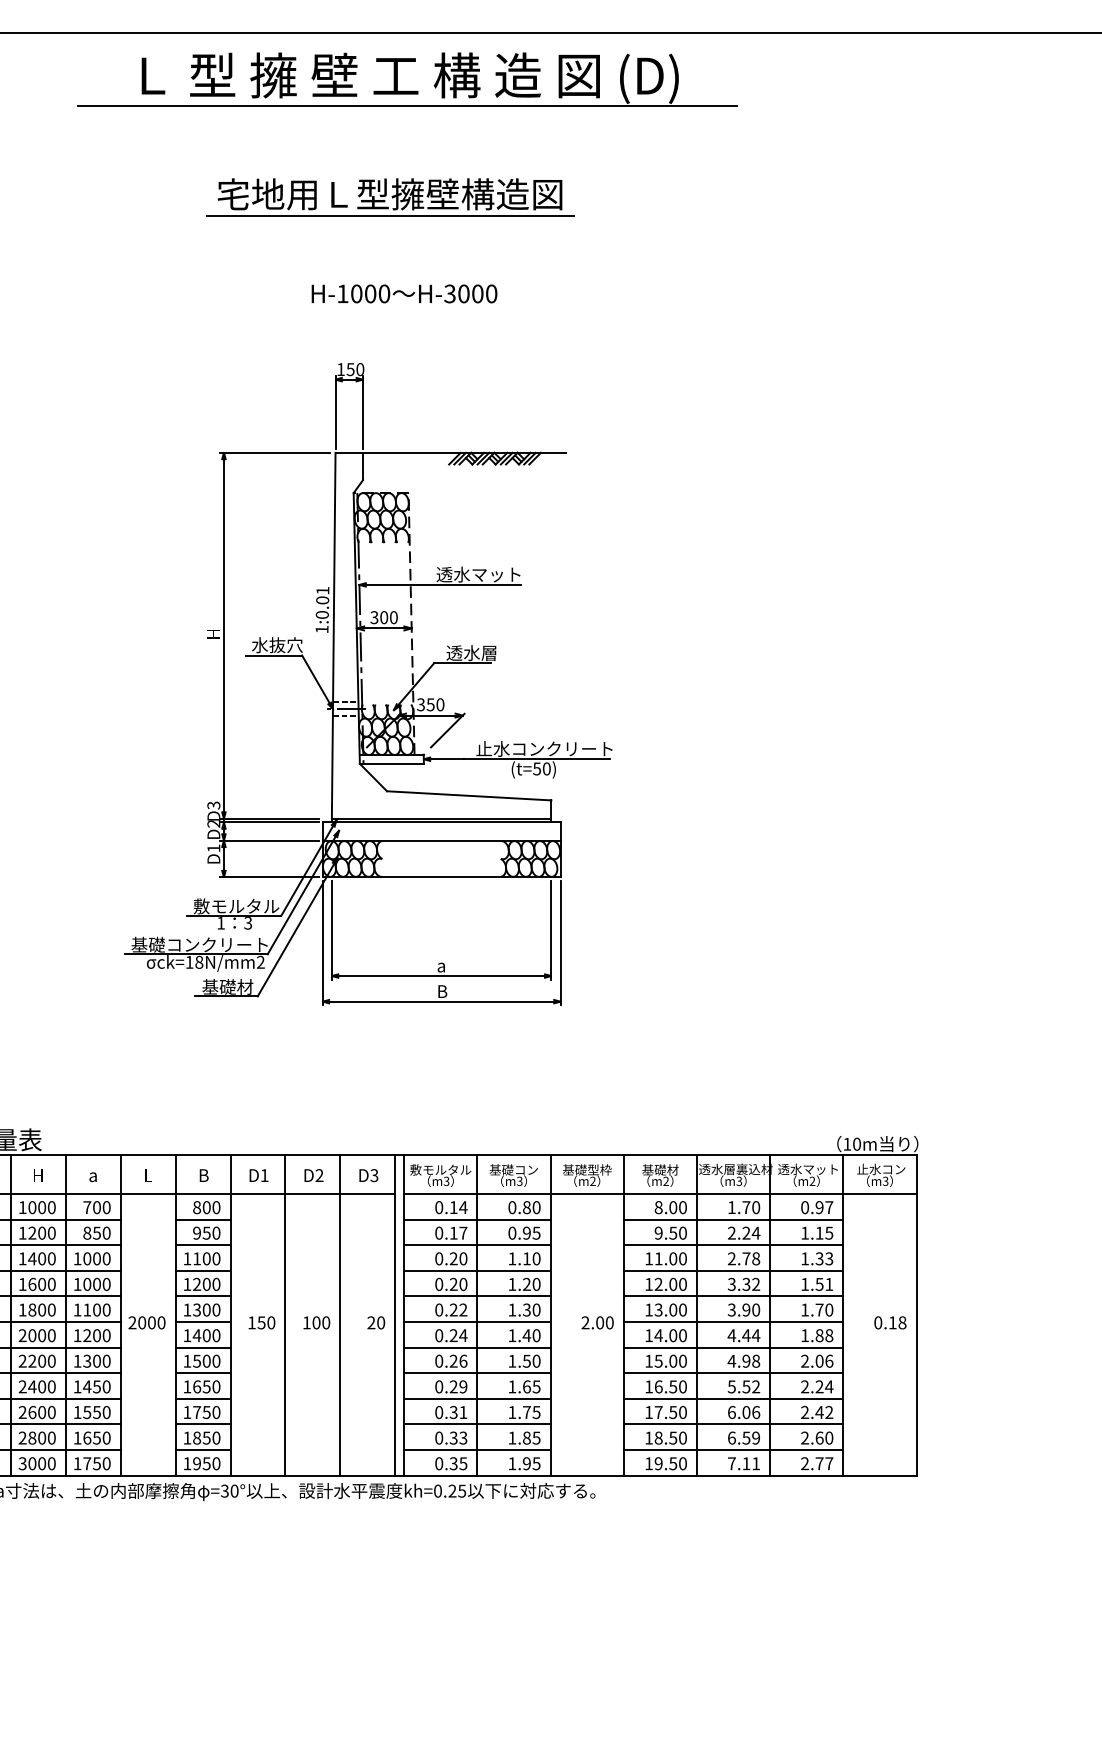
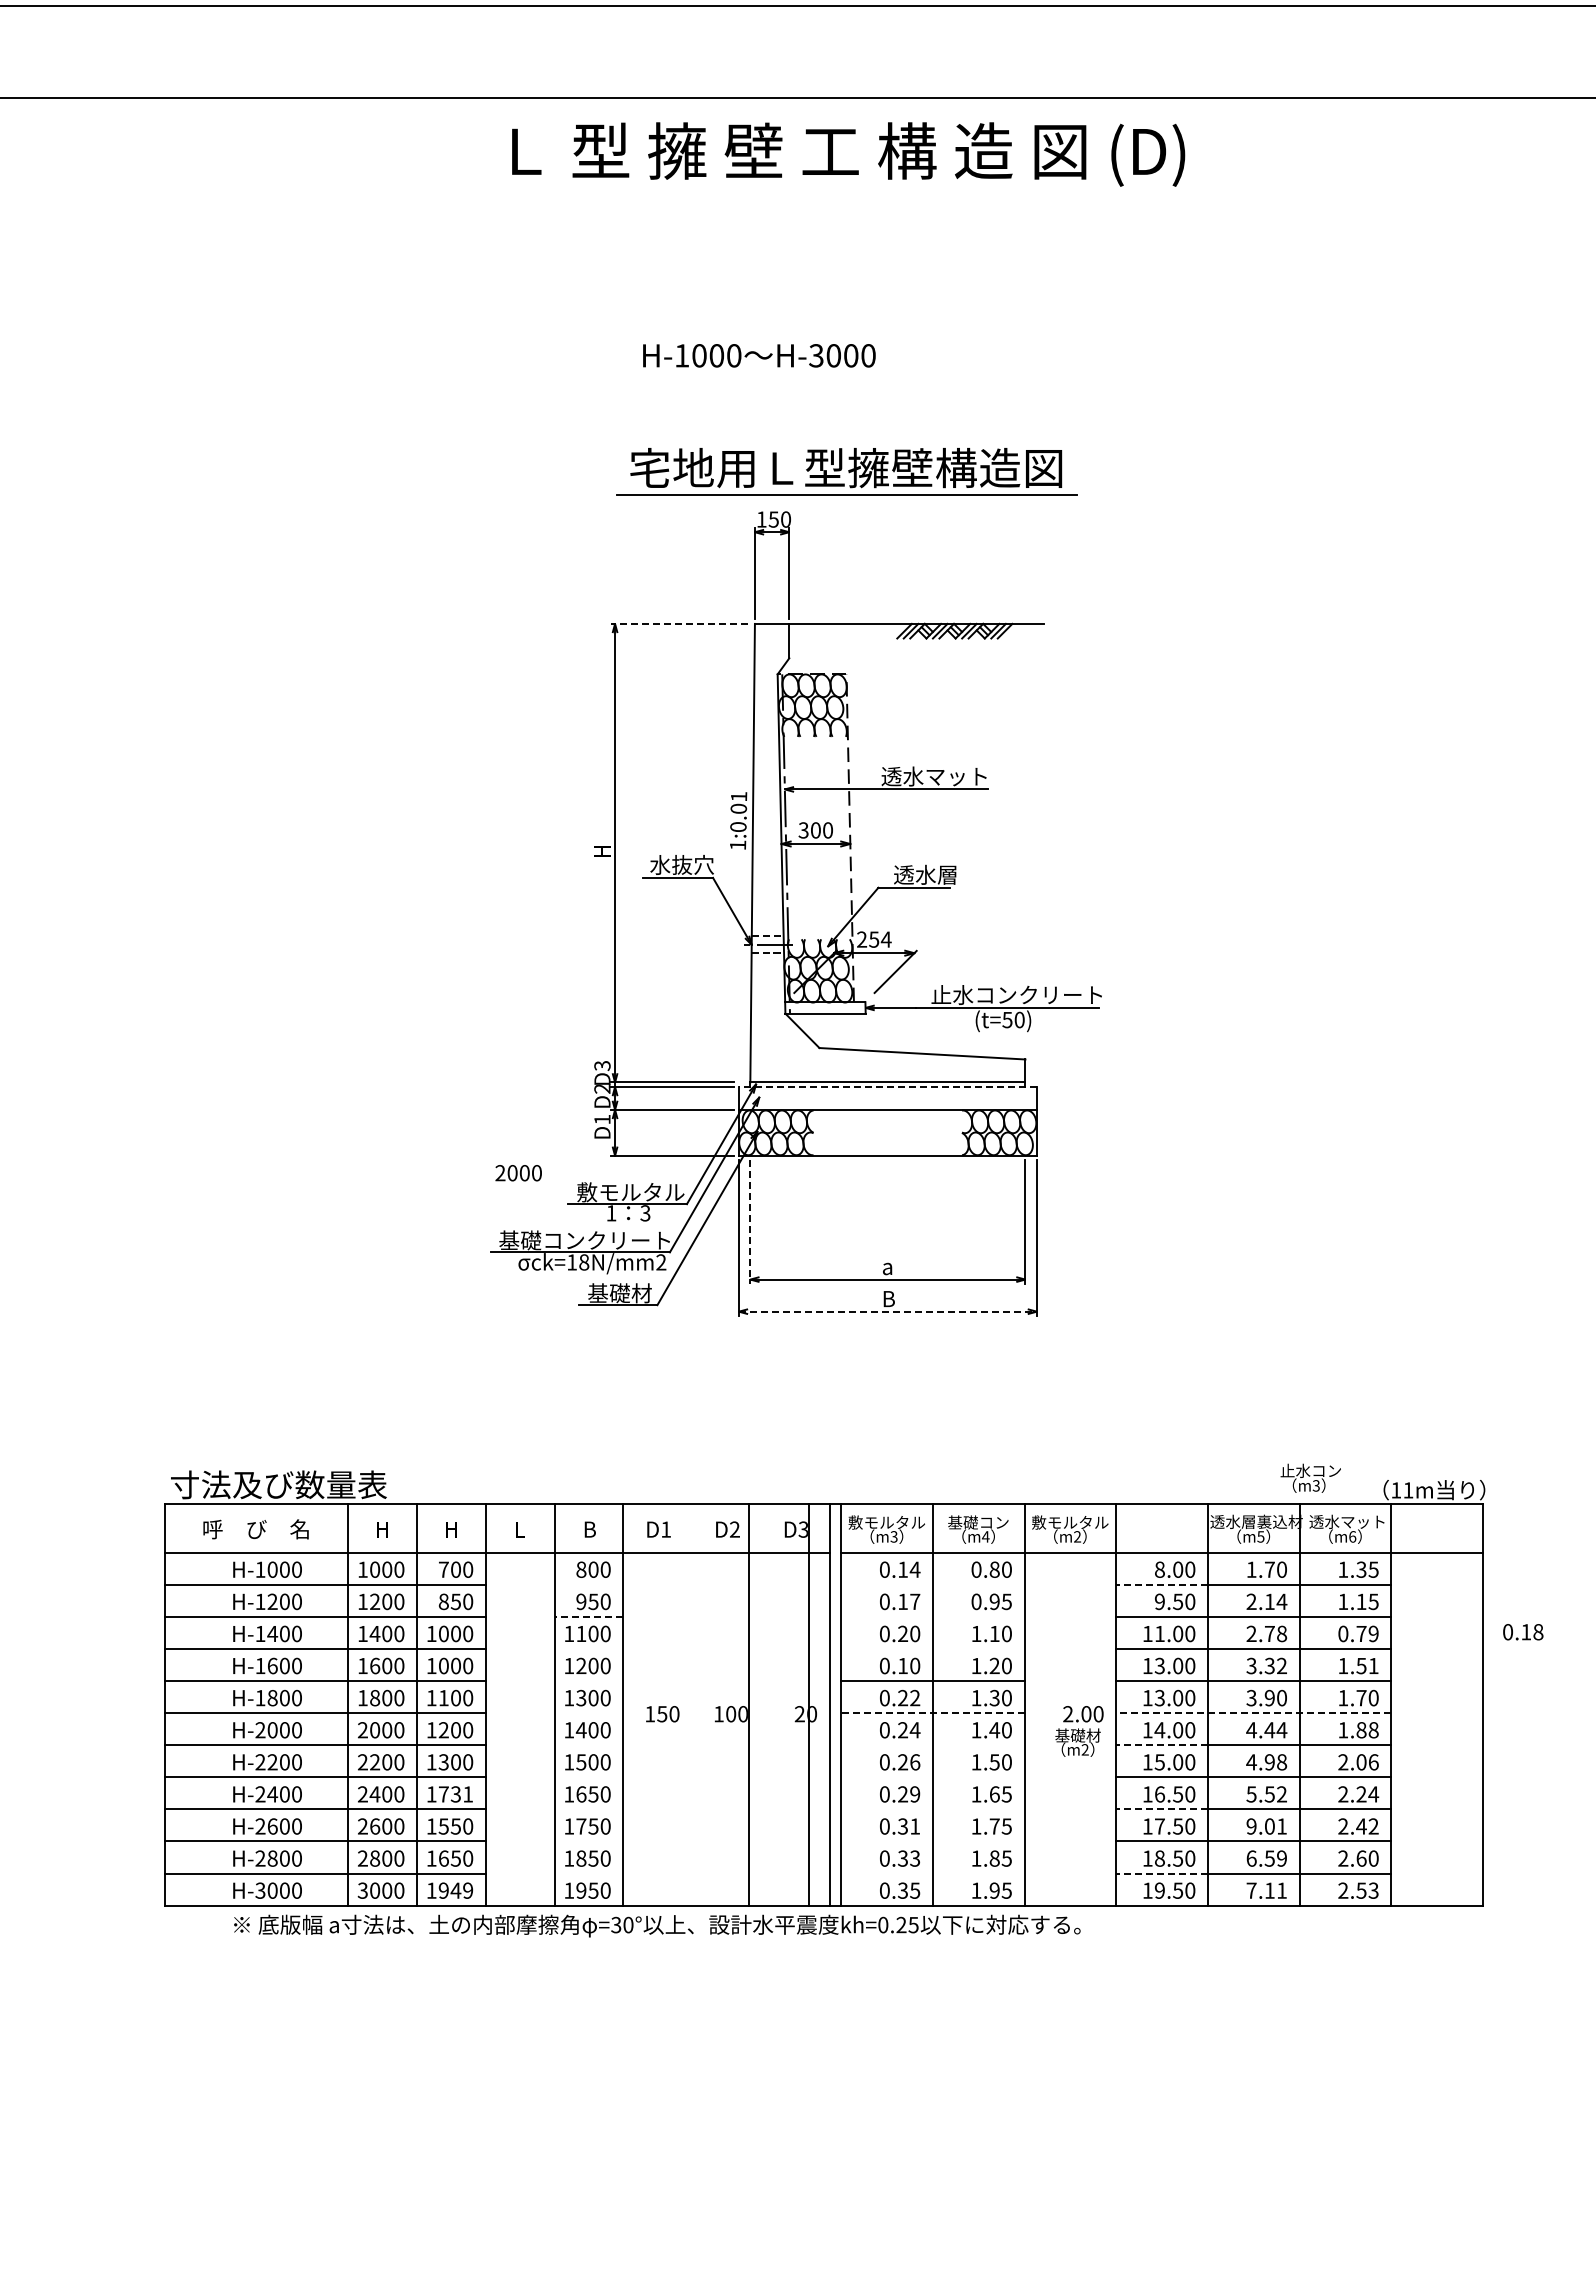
line: (407, 106) -> (845, 189), removed
part: (390, 197) -> (846, 471), moved
text: (404, 293) -> (759, 355), moved
line: (275, 452) -> (679, 623), solid -> dashed
text: (430, 704) -> (873, 939), 350 -> 254
line: (441, 822) -> (887, 1087), solid -> dashed
line: (332, 930) -> (750, 1222), solid -> dashed
line: (442, 1001) -> (888, 1311), solid -> dashed
text: (857, 1144) -> (1408, 1490), 10m -> 11m
text: (587, 1169) -> (1070, 1522), 基礎型枠 -> 敷モルタル
text: (881, 1174) -> (1310, 1477), moved
text: (93, 1175) -> (451, 1529), a -> H
text: (659, 1175) -> (1077, 1742), moved
text: (519, 1181) -> (985, 1536), m3 -> m4
text: (738, 1181) -> (1260, 1536), m3 -> m5
text: (812, 1181) -> (1352, 1536), m2 -> m6
text: (817, 1207) -> (1358, 1569), 0.97 -> 1.35
line: (202, 1219) -> (588, 1584), removed
line: (477, 1219) -> (932, 1584), removed
line: (660, 1219) -> (1162, 1584), solid -> dashed
text: (746, 1232) -> (1269, 1601), 2.24 -> 2.14
line: (202, 1244) -> (588, 1616), solid -> dashed
line: (477, 1244) -> (932, 1616), removed
text: (817, 1258) -> (1358, 1633), 1.33 -> 0.79
line: (202, 1270) -> (588, 1648), removed
line: (477, 1270) -> (932, 1648), removed
text: (454, 1284) -> (903, 1665), 0.20 -> 0.10
text: (658, 1284) -> (1159, 1666), 12.00 -> 13.00
line: (202, 1295) -> (588, 1680), removed
line: (285, 1315) -> (749, 1704), moved
line: (339, 1315) -> (808, 1704), moved
line: (202, 1322) -> (588, 1713), removed
line: (477, 1322) -> (932, 1713), solid -> dashed
line: (733, 1322) -> (1253, 1713), solid -> dashed
text: (146, 1323) -> (518, 1173), moved
text: (890, 1323) -> (1523, 1632), moved
line: (202, 1347) -> (588, 1745), removed
line: (477, 1347) -> (932, 1745), removed
line: (660, 1347) -> (1162, 1745), solid -> dashed
line: (202, 1373) -> (588, 1777), removed
line: (477, 1373) -> (932, 1777), removed
text: (96, 1386) -> (455, 1794), 1450 -> 1731
line: (202, 1398) -> (588, 1809), removed
line: (477, 1398) -> (932, 1809), removed
line: (660, 1398) -> (1162, 1809), solid -> dashed
text: (743, 1412) -> (1266, 1826), 6.06 -> 9.01
line: (202, 1424) -> (588, 1841), removed
line: (477, 1424) -> (932, 1841), removed
line: (202, 1449) -> (588, 1873), removed
line: (477, 1449) -> (932, 1873), removed
line: (660, 1449) -> (1162, 1873), solid -> dashed
text: (96, 1463) -> (455, 1890), 1750 -> 1949
text: (824, 1463) -> (1367, 1890), 2.77 -> 2.53

